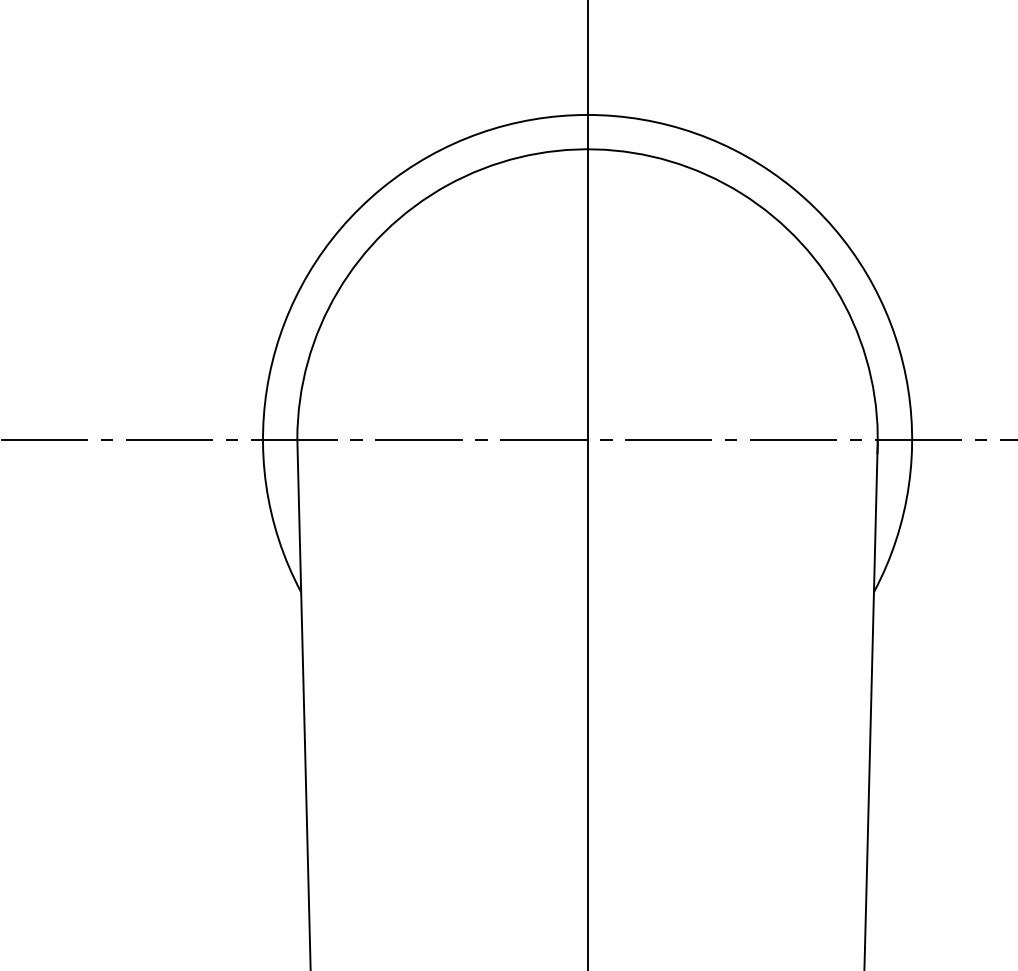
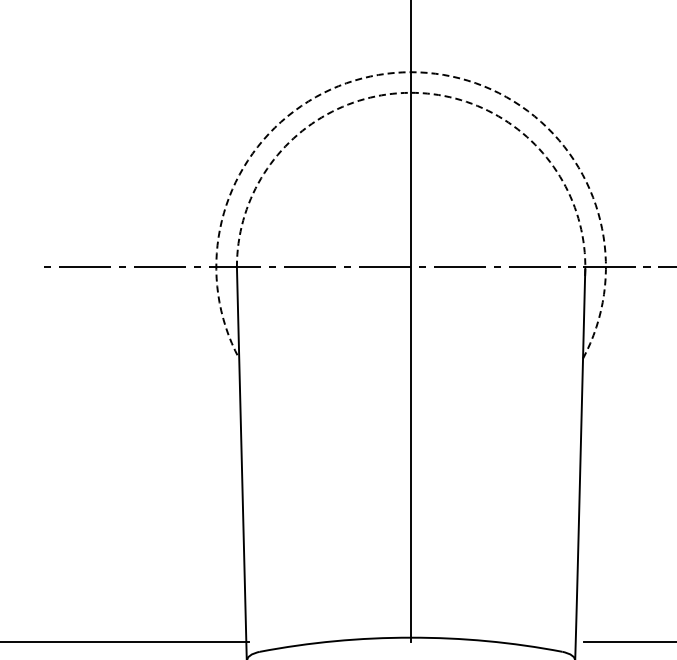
arc: (588, 115) -> (411, 72), solid -> dashed
arc: (594, 148) -> (415, 92), solid -> dashed

